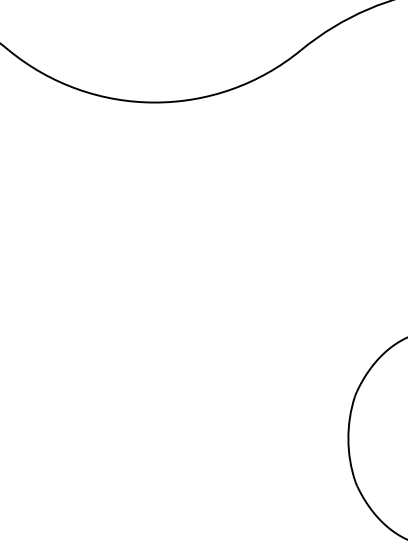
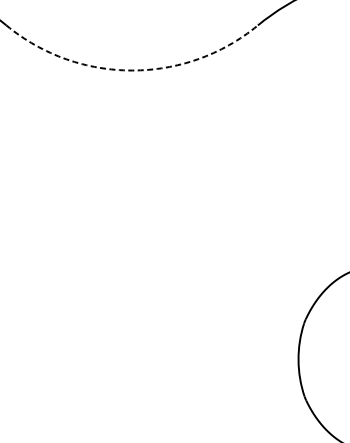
arc: (154, 102) -> (131, 70), solid -> dashed

